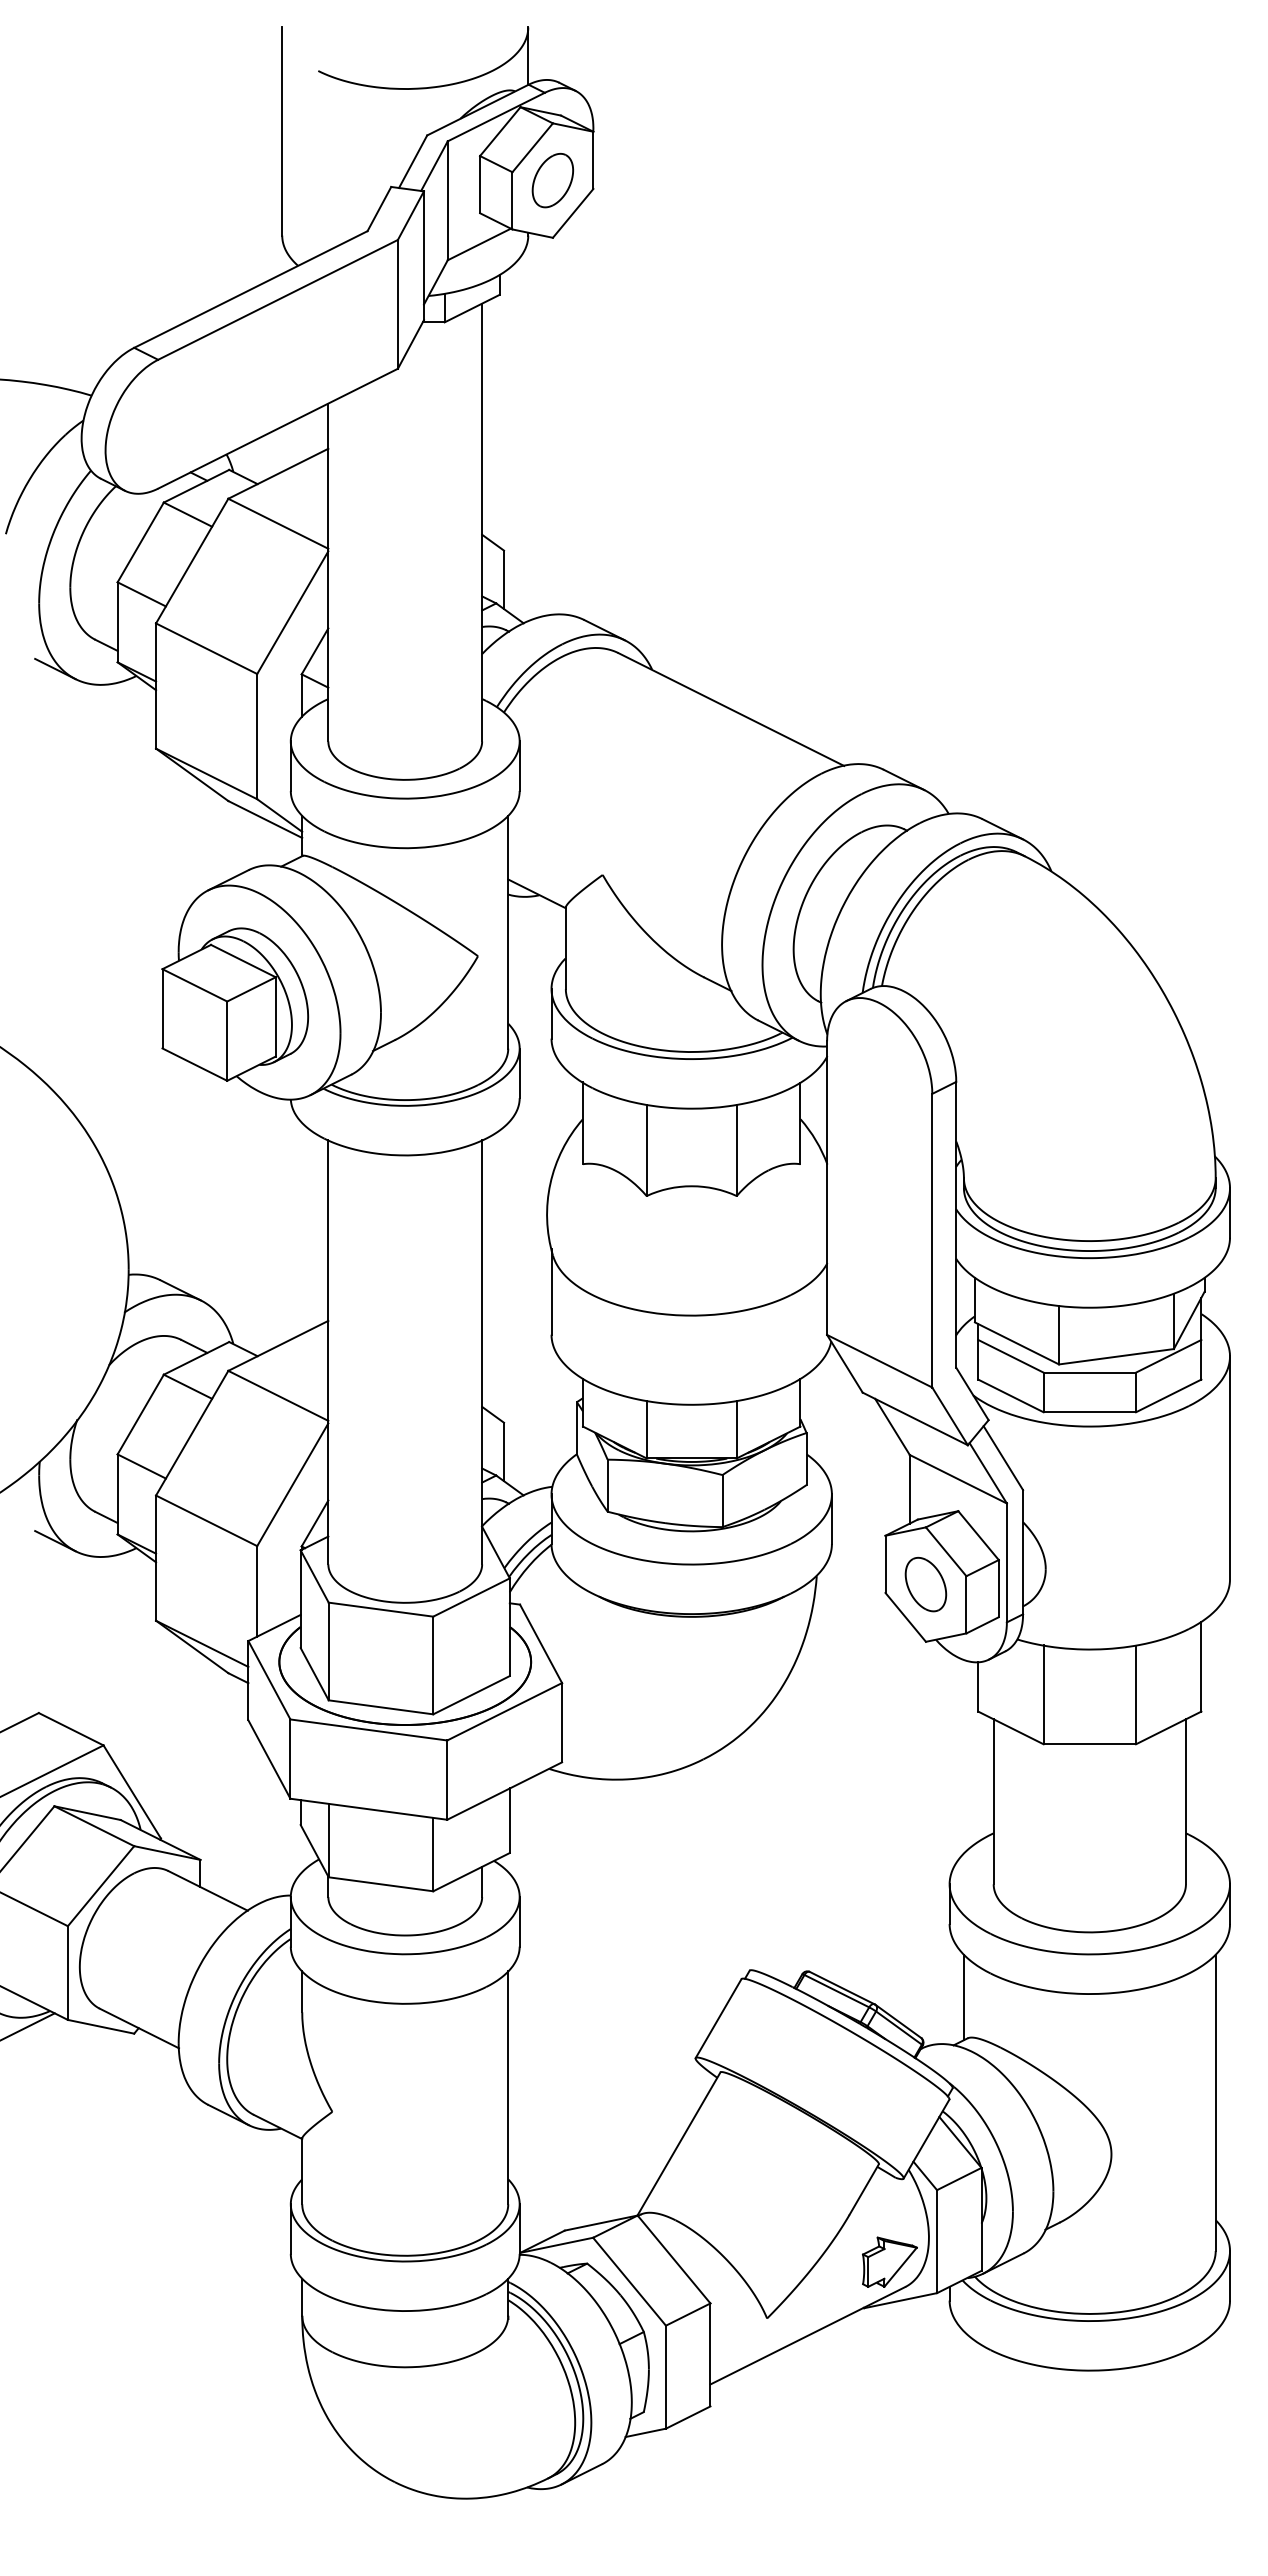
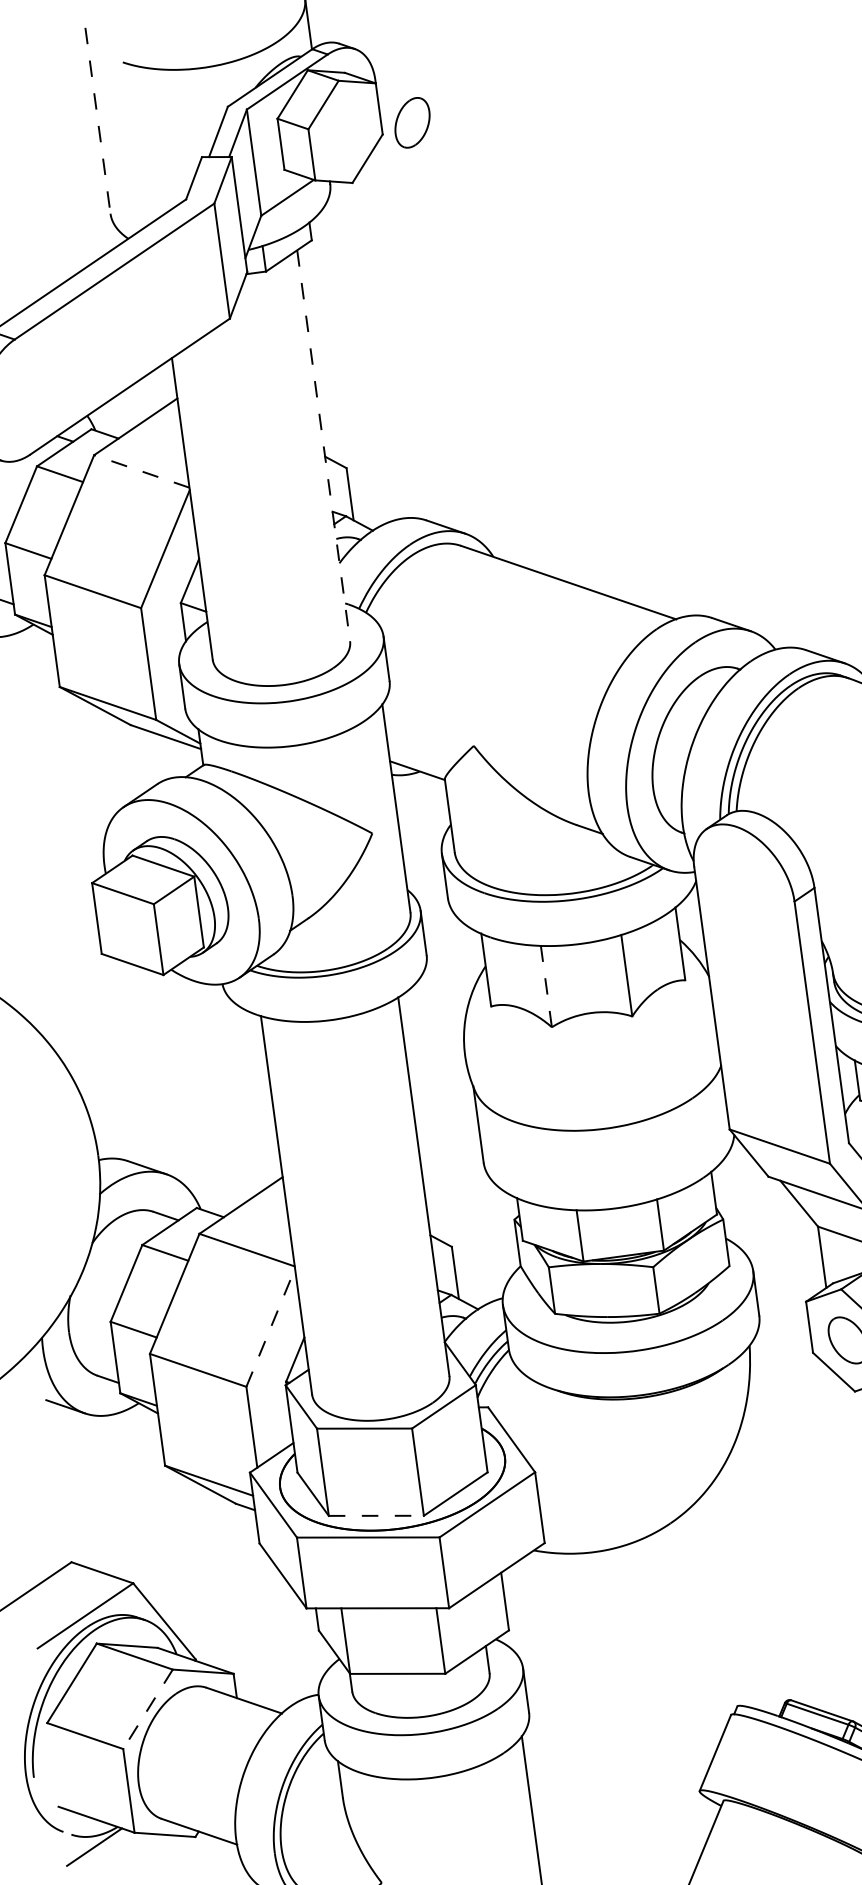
line: (282, 132) -> (98, 121), solid -> dashed
part: (552, 180) -> (412, 122), moved
line: (482, 522) -> (323, 445), solid -> dashed
line: (278, 523) -> (141, 471), solid -> dashed
line: (646, 1150) -> (546, 986), solid -> dashed
line: (292, 1484) -> (270, 1327), solid -> dashed
line: (380, 1707) -> (375, 1516), solid -> dashed
line: (101, 1886) -> (148, 1709), solid -> dashed

